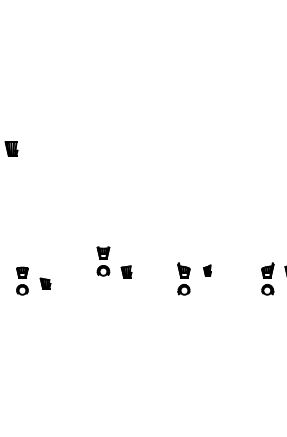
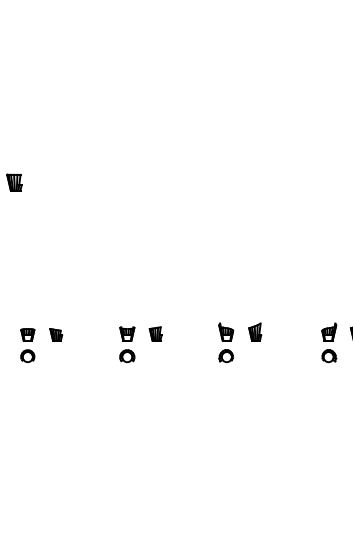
part: (103, 261) -> (127, 344), moved
part: (207, 270) -> (255, 332), size x1.43
part: (45, 283) -> (56, 334), moved

